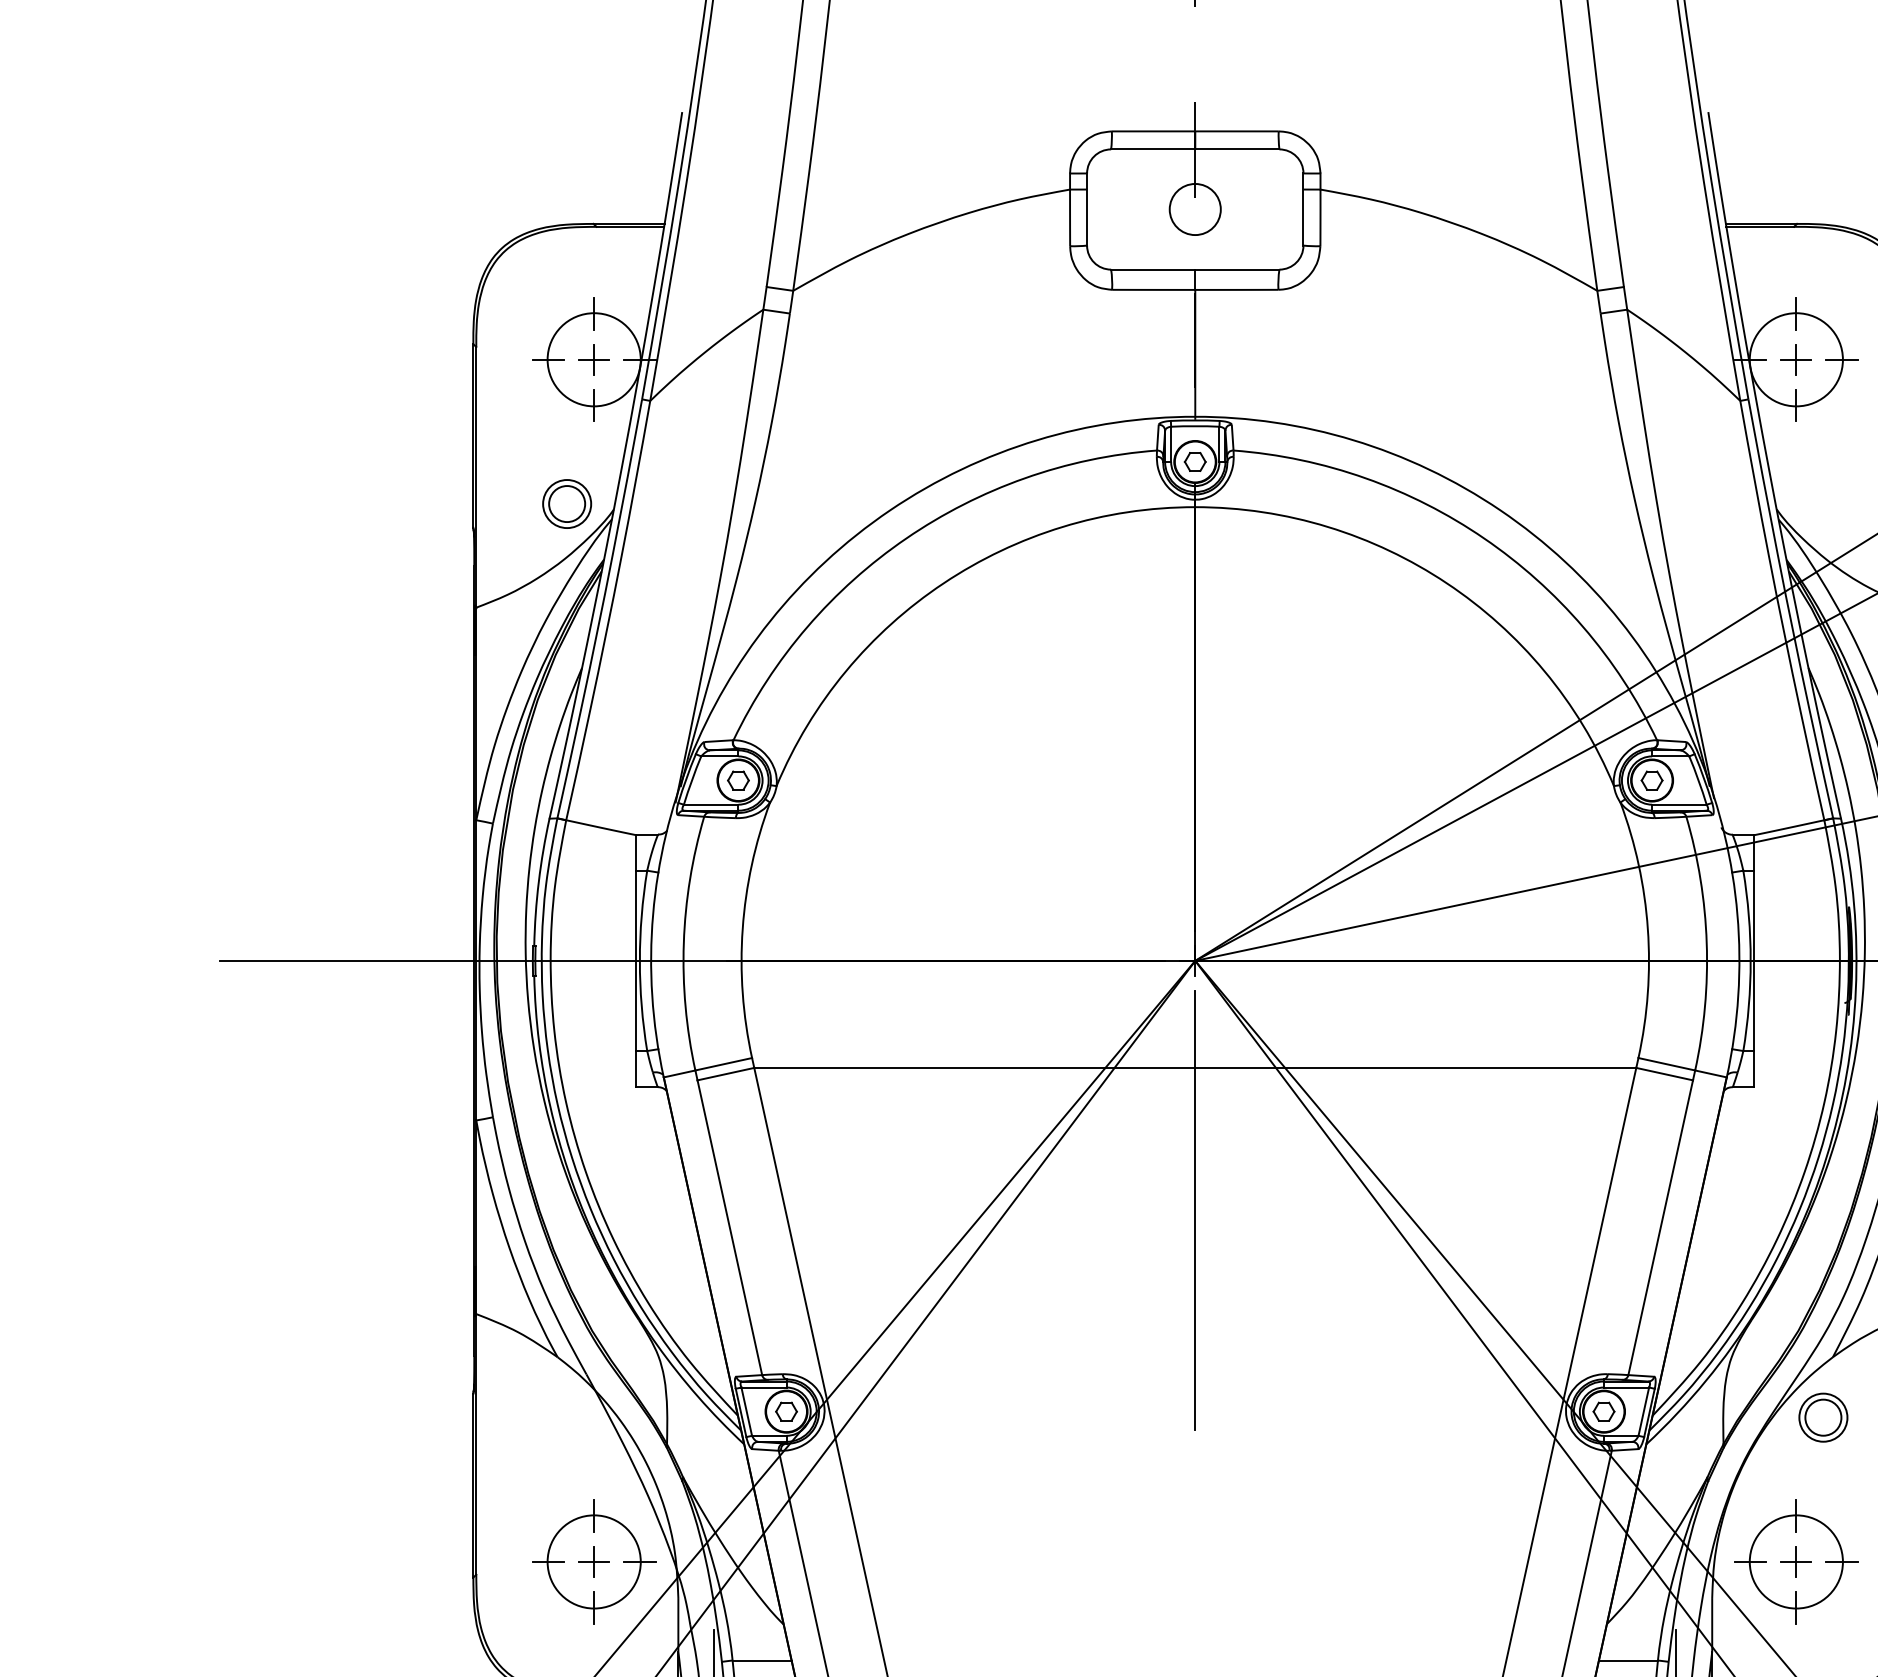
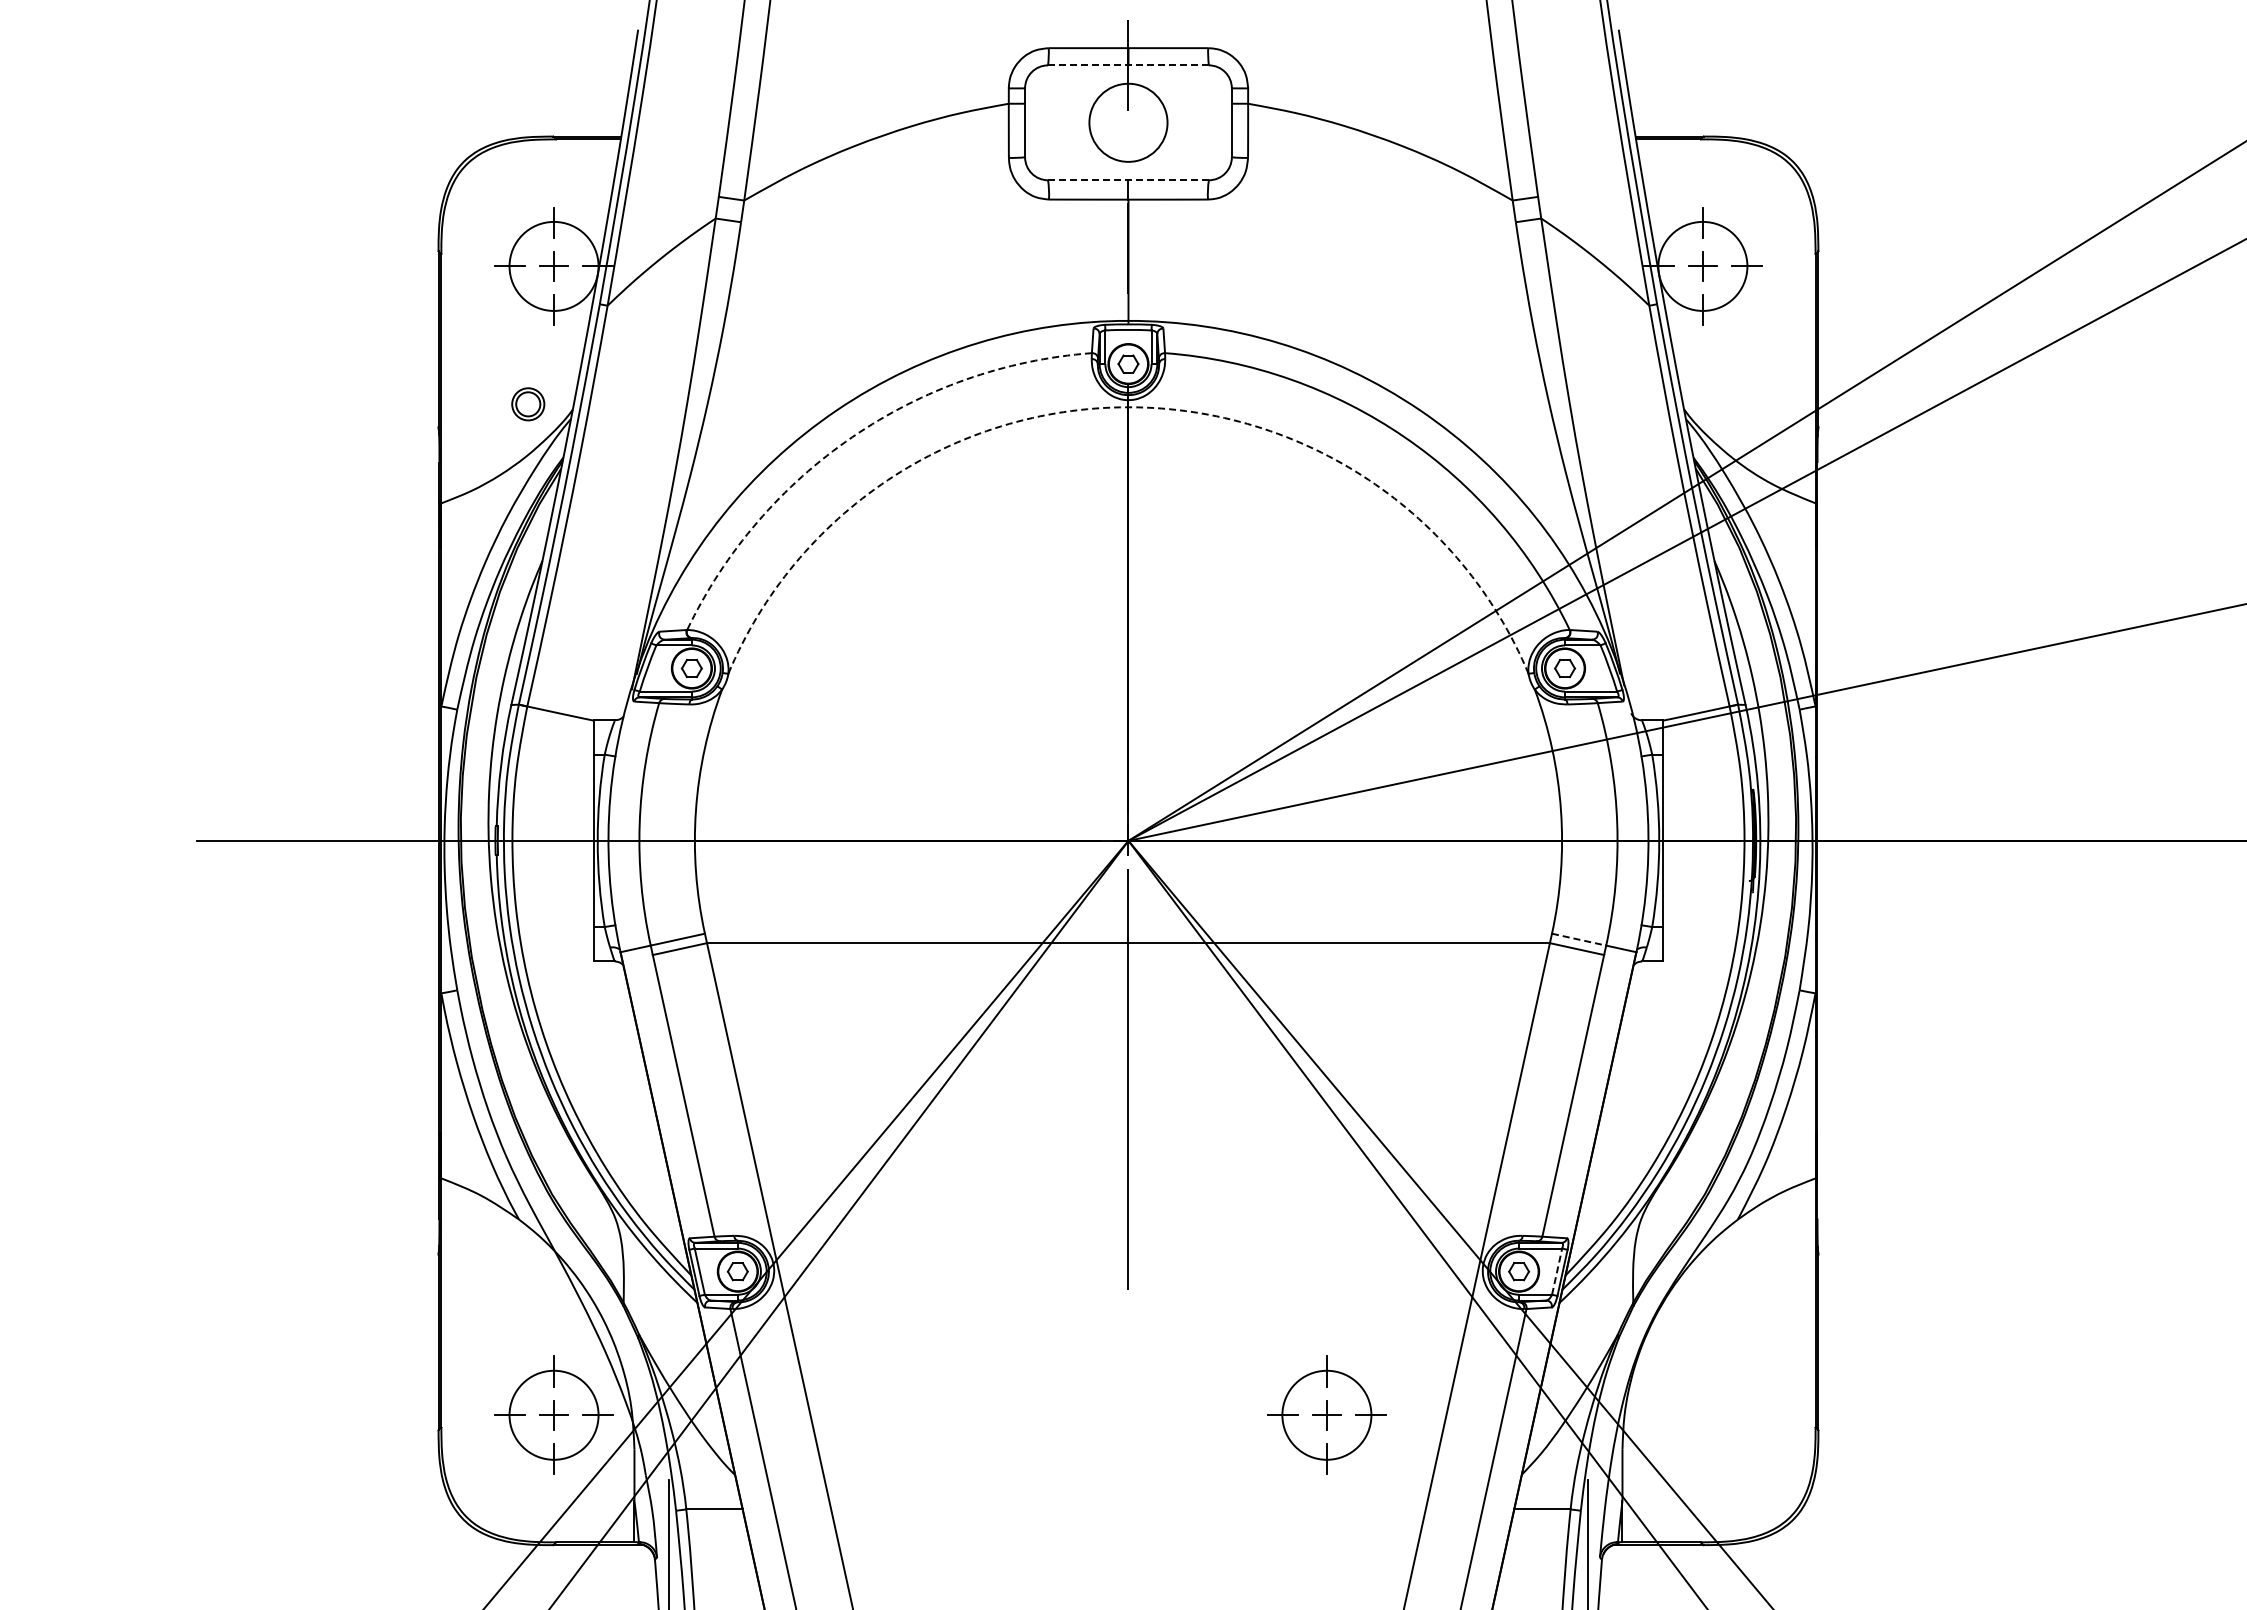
line: (1194, 149) -> (1127, 65), solid -> dashed
circle: (1195, 209) -> (1128, 122), size x1.6
line: (1195, 269) -> (1128, 180), solid -> dashed
part: (567, 504) -> (528, 404), size x0.7
arc: (1195, 507) -> (1128, 407), solid -> dashed
arc: (906, 538) -> (852, 437), solid -> dashed
line: (1667, 1064) -> (1579, 939), solid -> dashed
line: (1644, 1411) -> (1557, 1271), solid -> dashed
part: (1823, 1417) -> (1728, 1277), removed
part: (1795, 1561) -> (1326, 1414), moved

